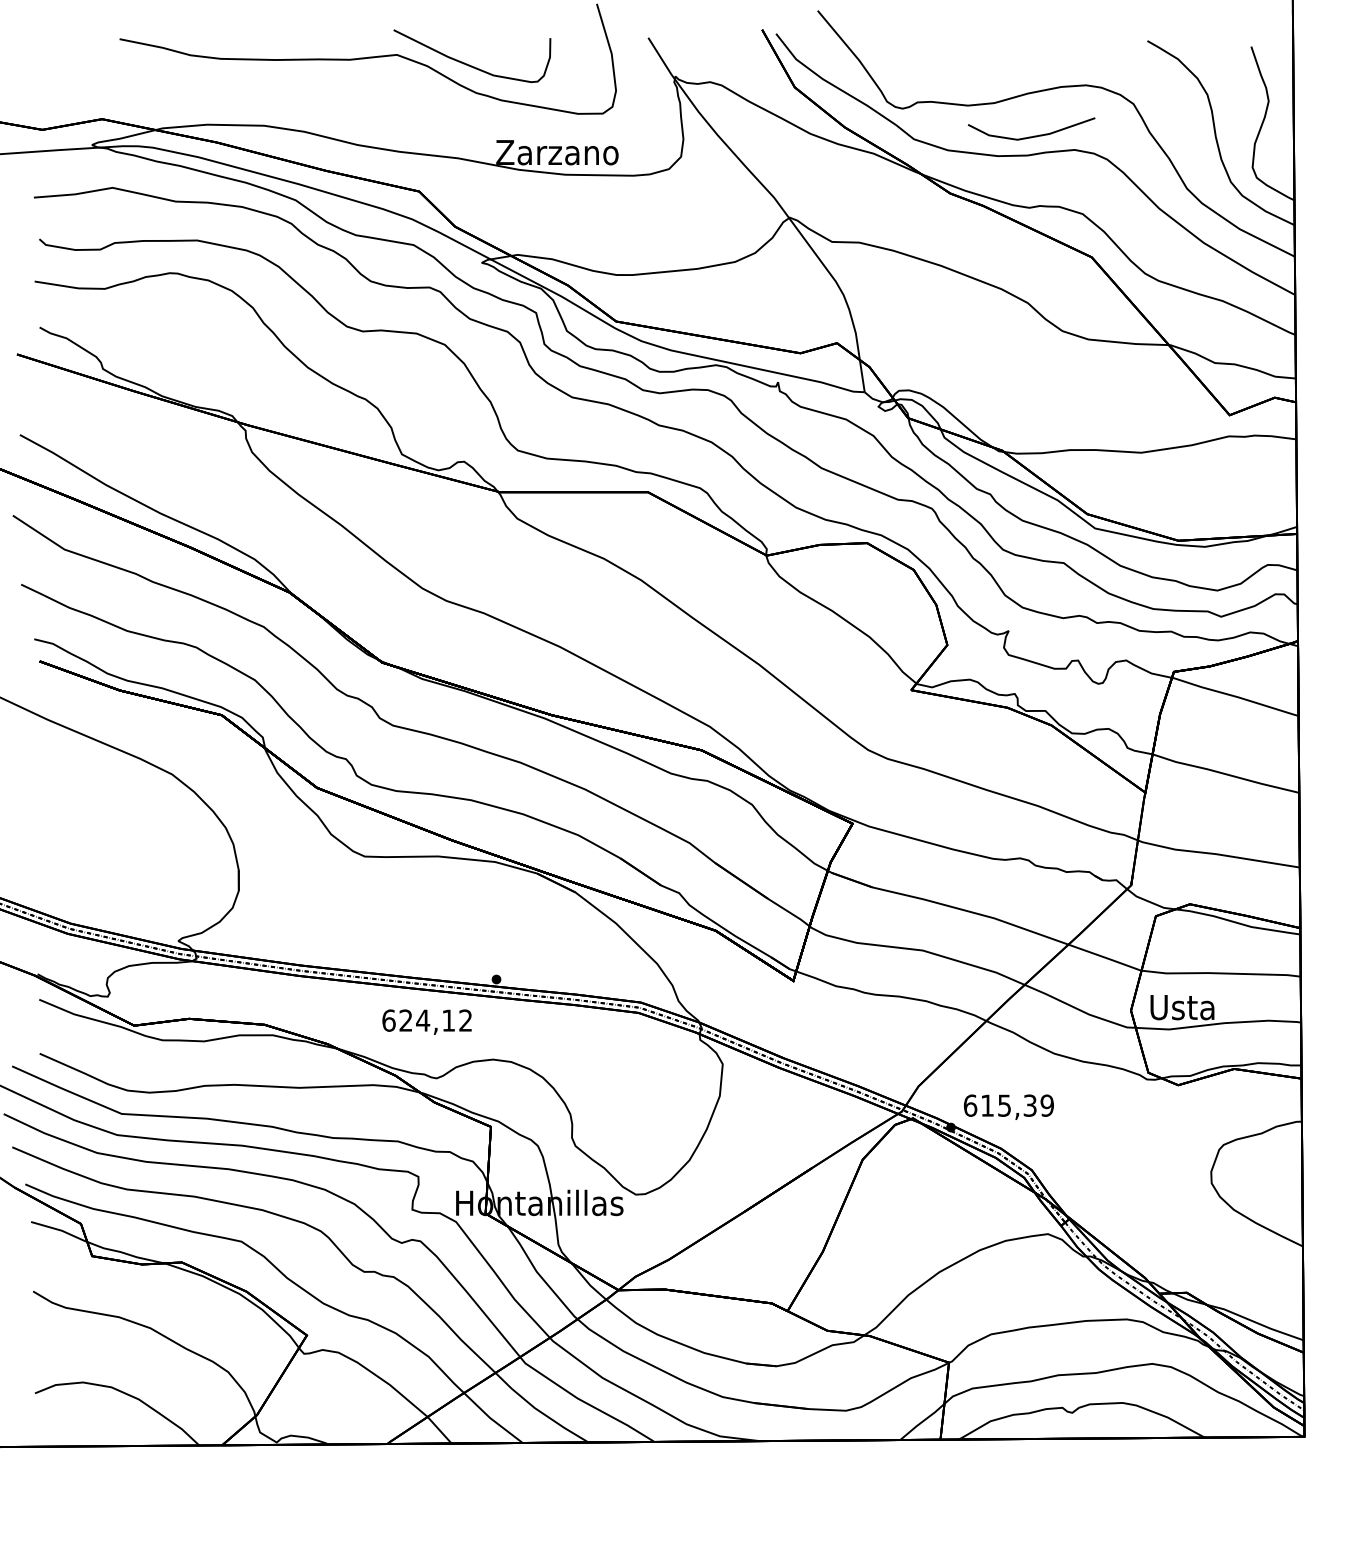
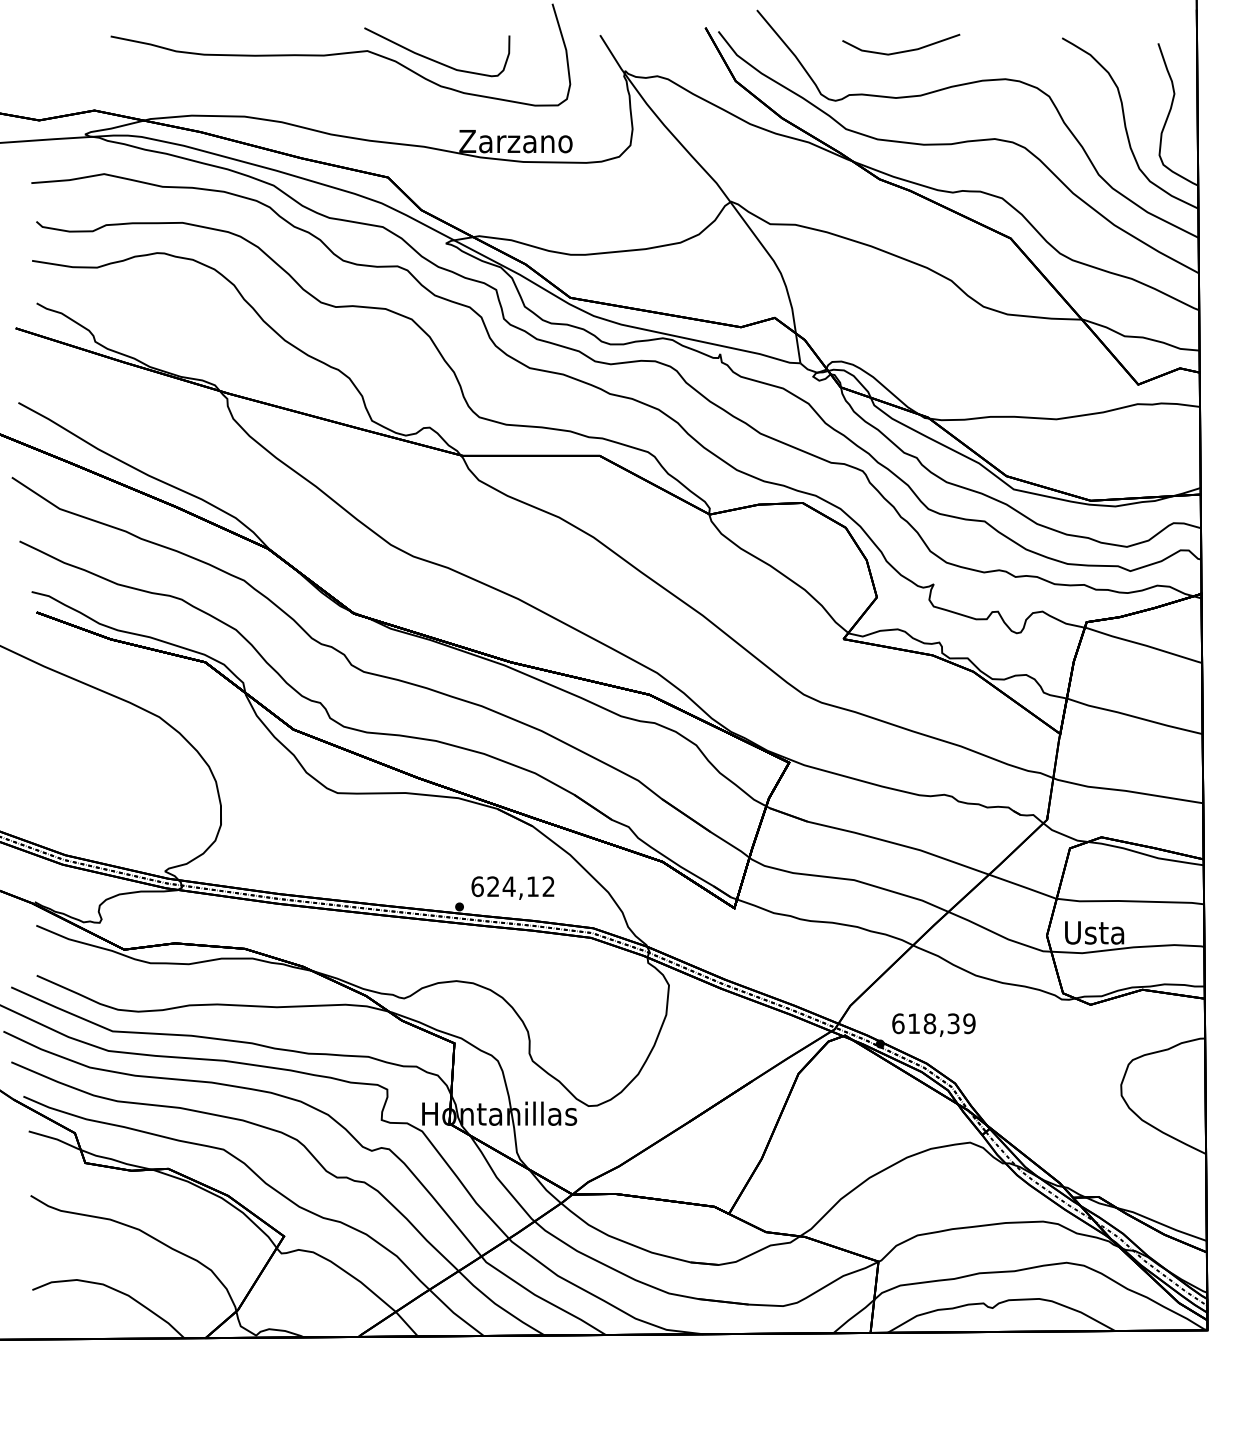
line: (1034, 135) -> (903, 50), moved
text: (426, 1021) -> (512, 887), moved
text: (1004, 1105) -> (929, 1023), 615,39 -> 618,39

